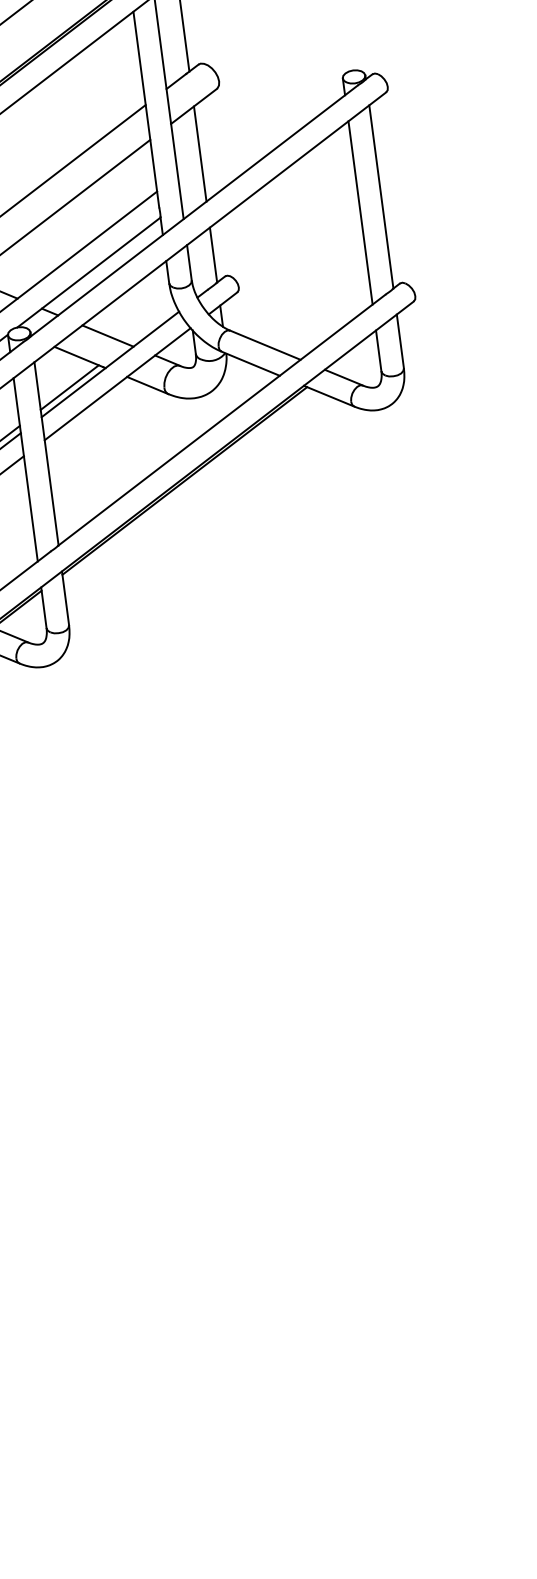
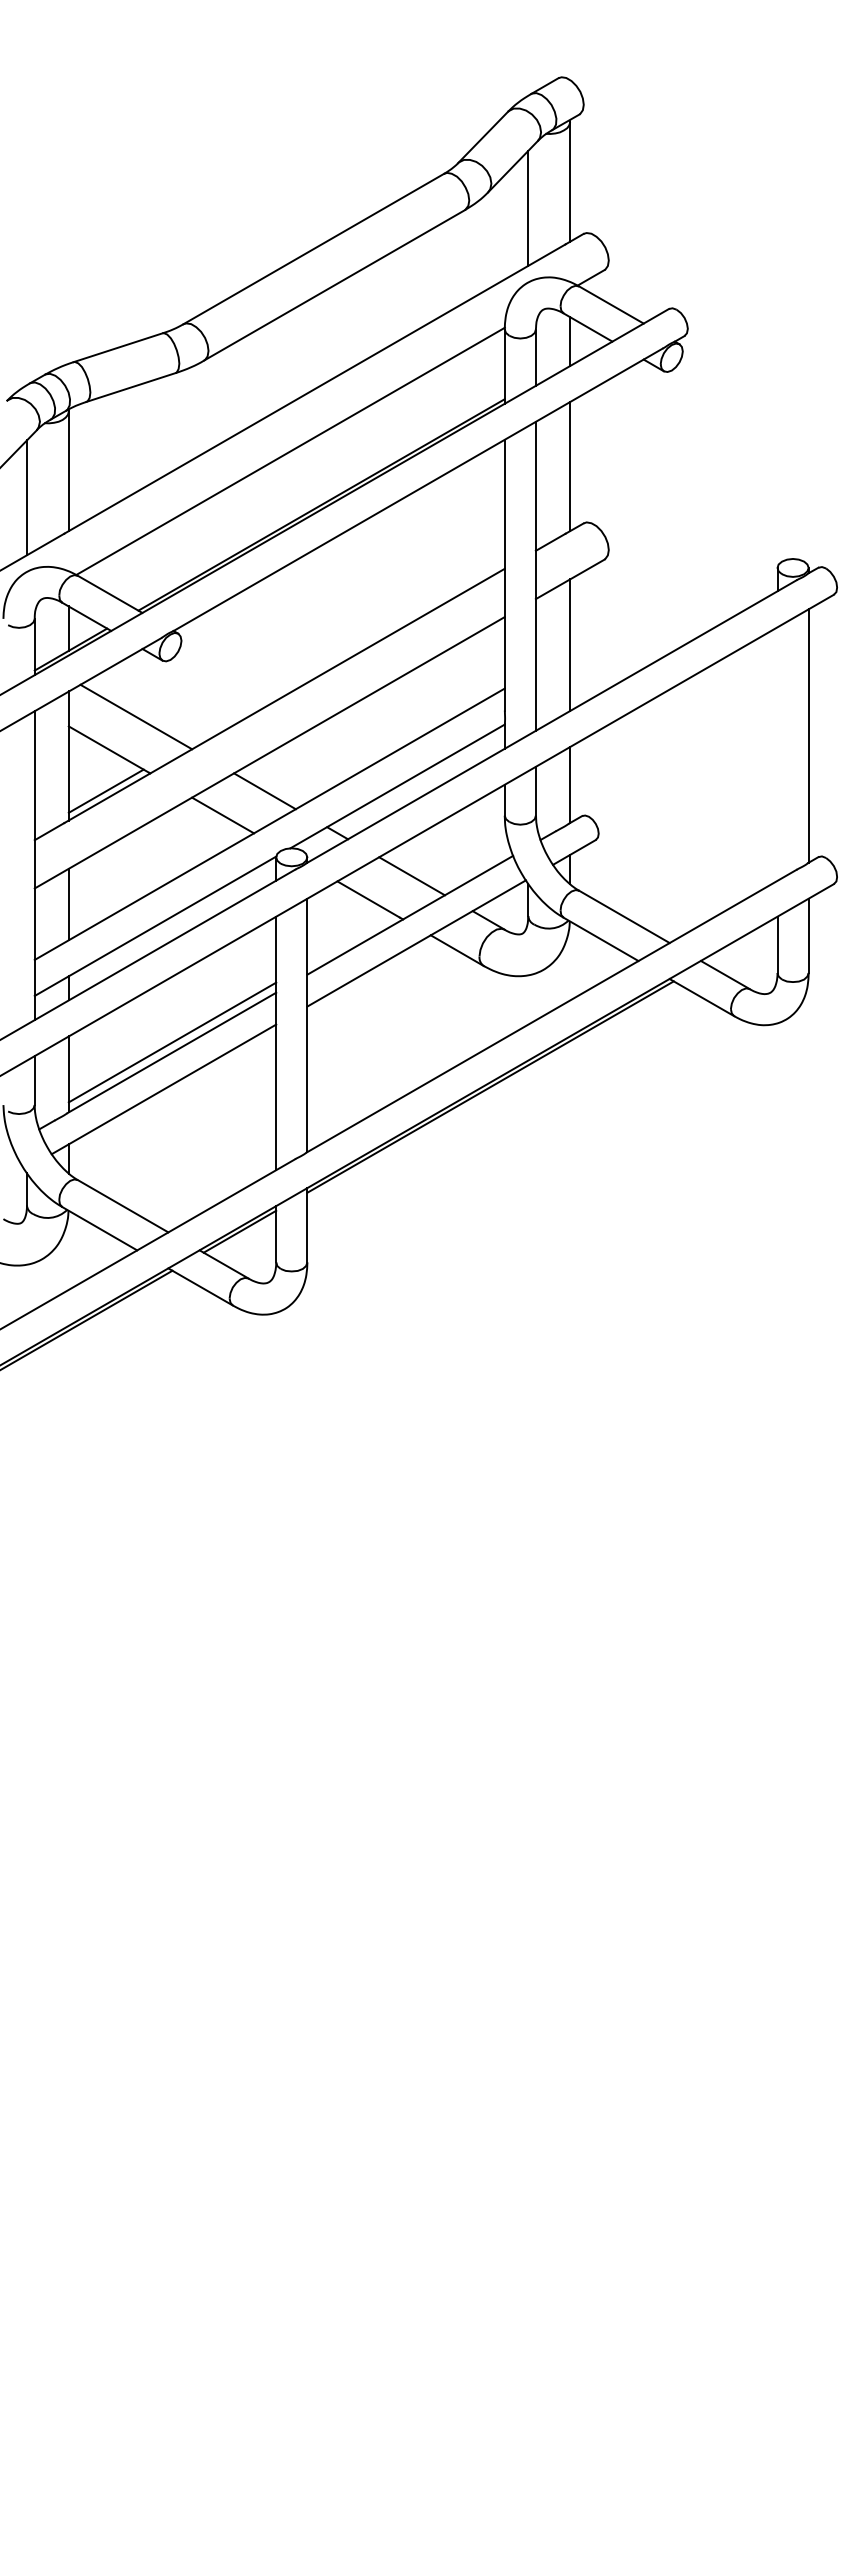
line: (360, 212) -> (777, 753), removed
line: (69, 387) -> (350, 939), removed

